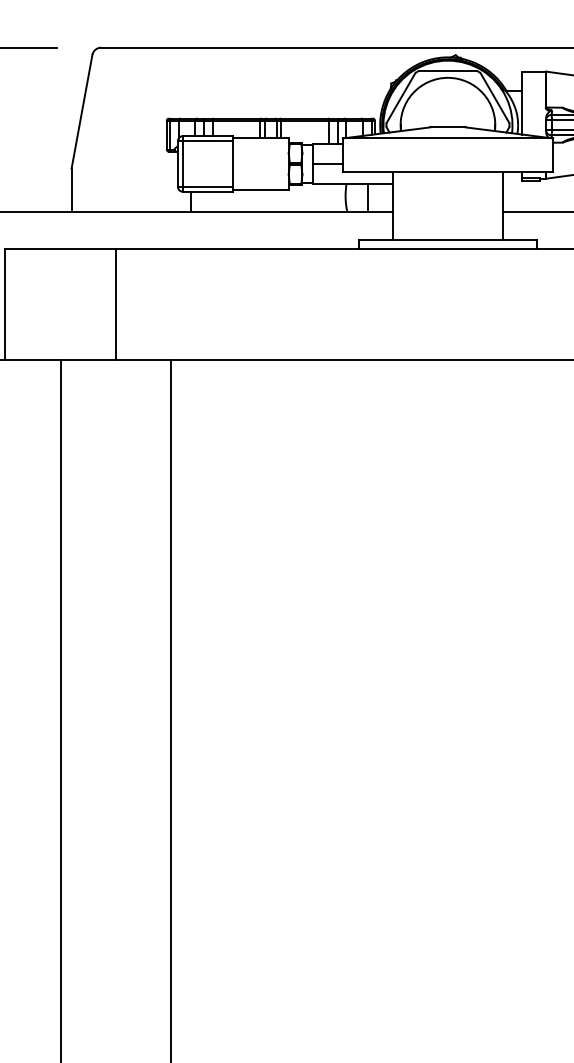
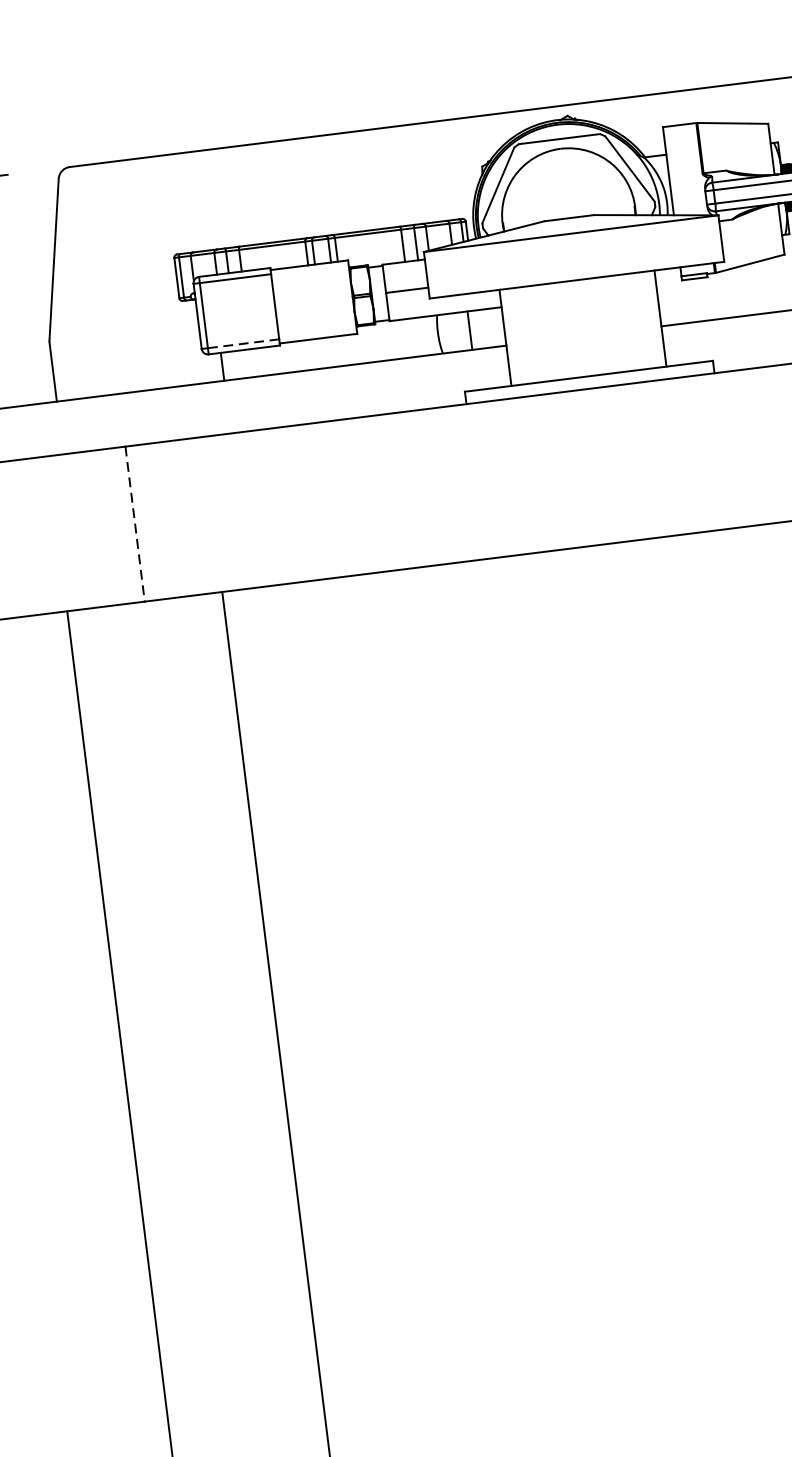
line: (208, 187) -> (244, 344), solid -> dashed
line: (115, 305) -> (134, 525), solid -> dashed

